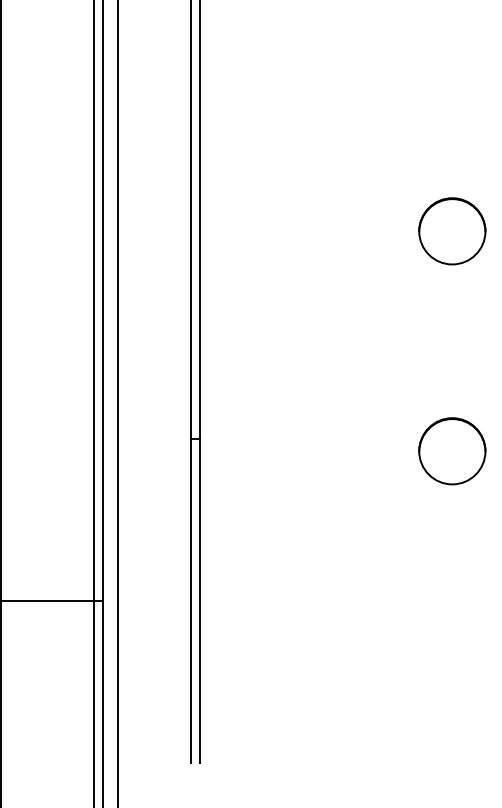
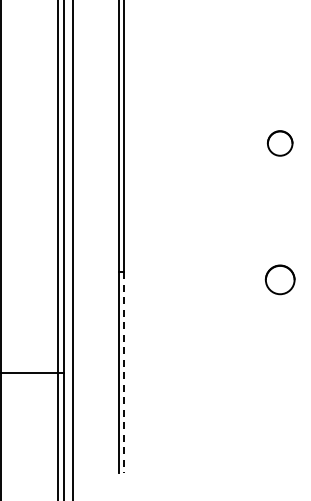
circle: (450, 231) -> (279, 143), size x0.6
circle: (450, 450) -> (279, 279), size x0.7
line: (201, 602) -> (124, 373), solid -> dashed

